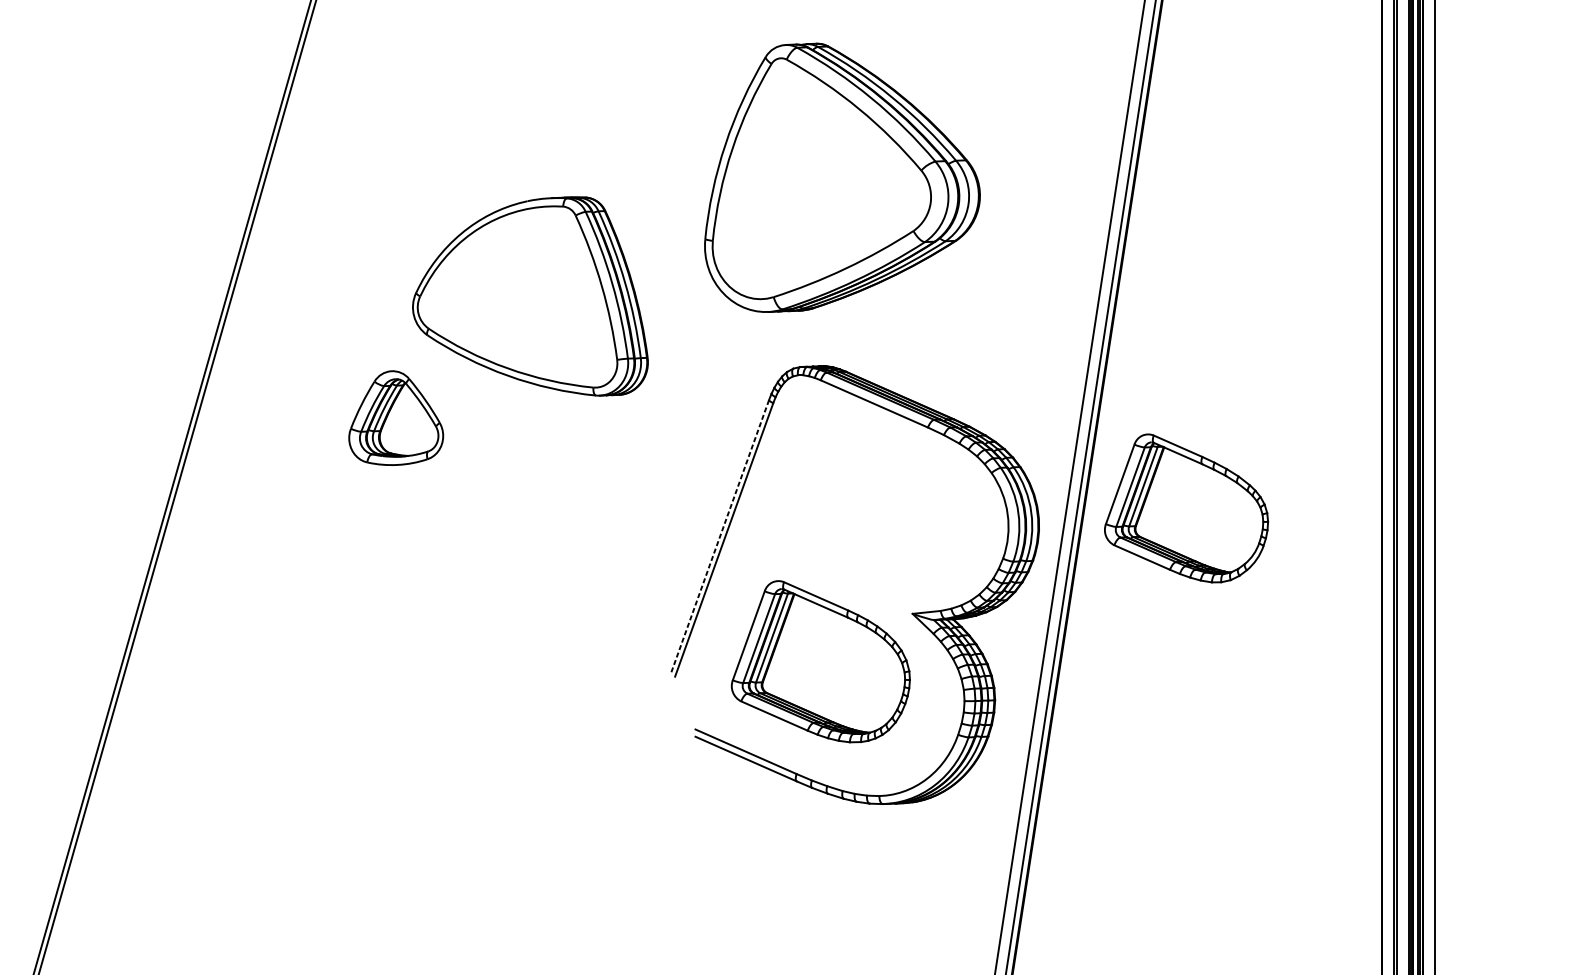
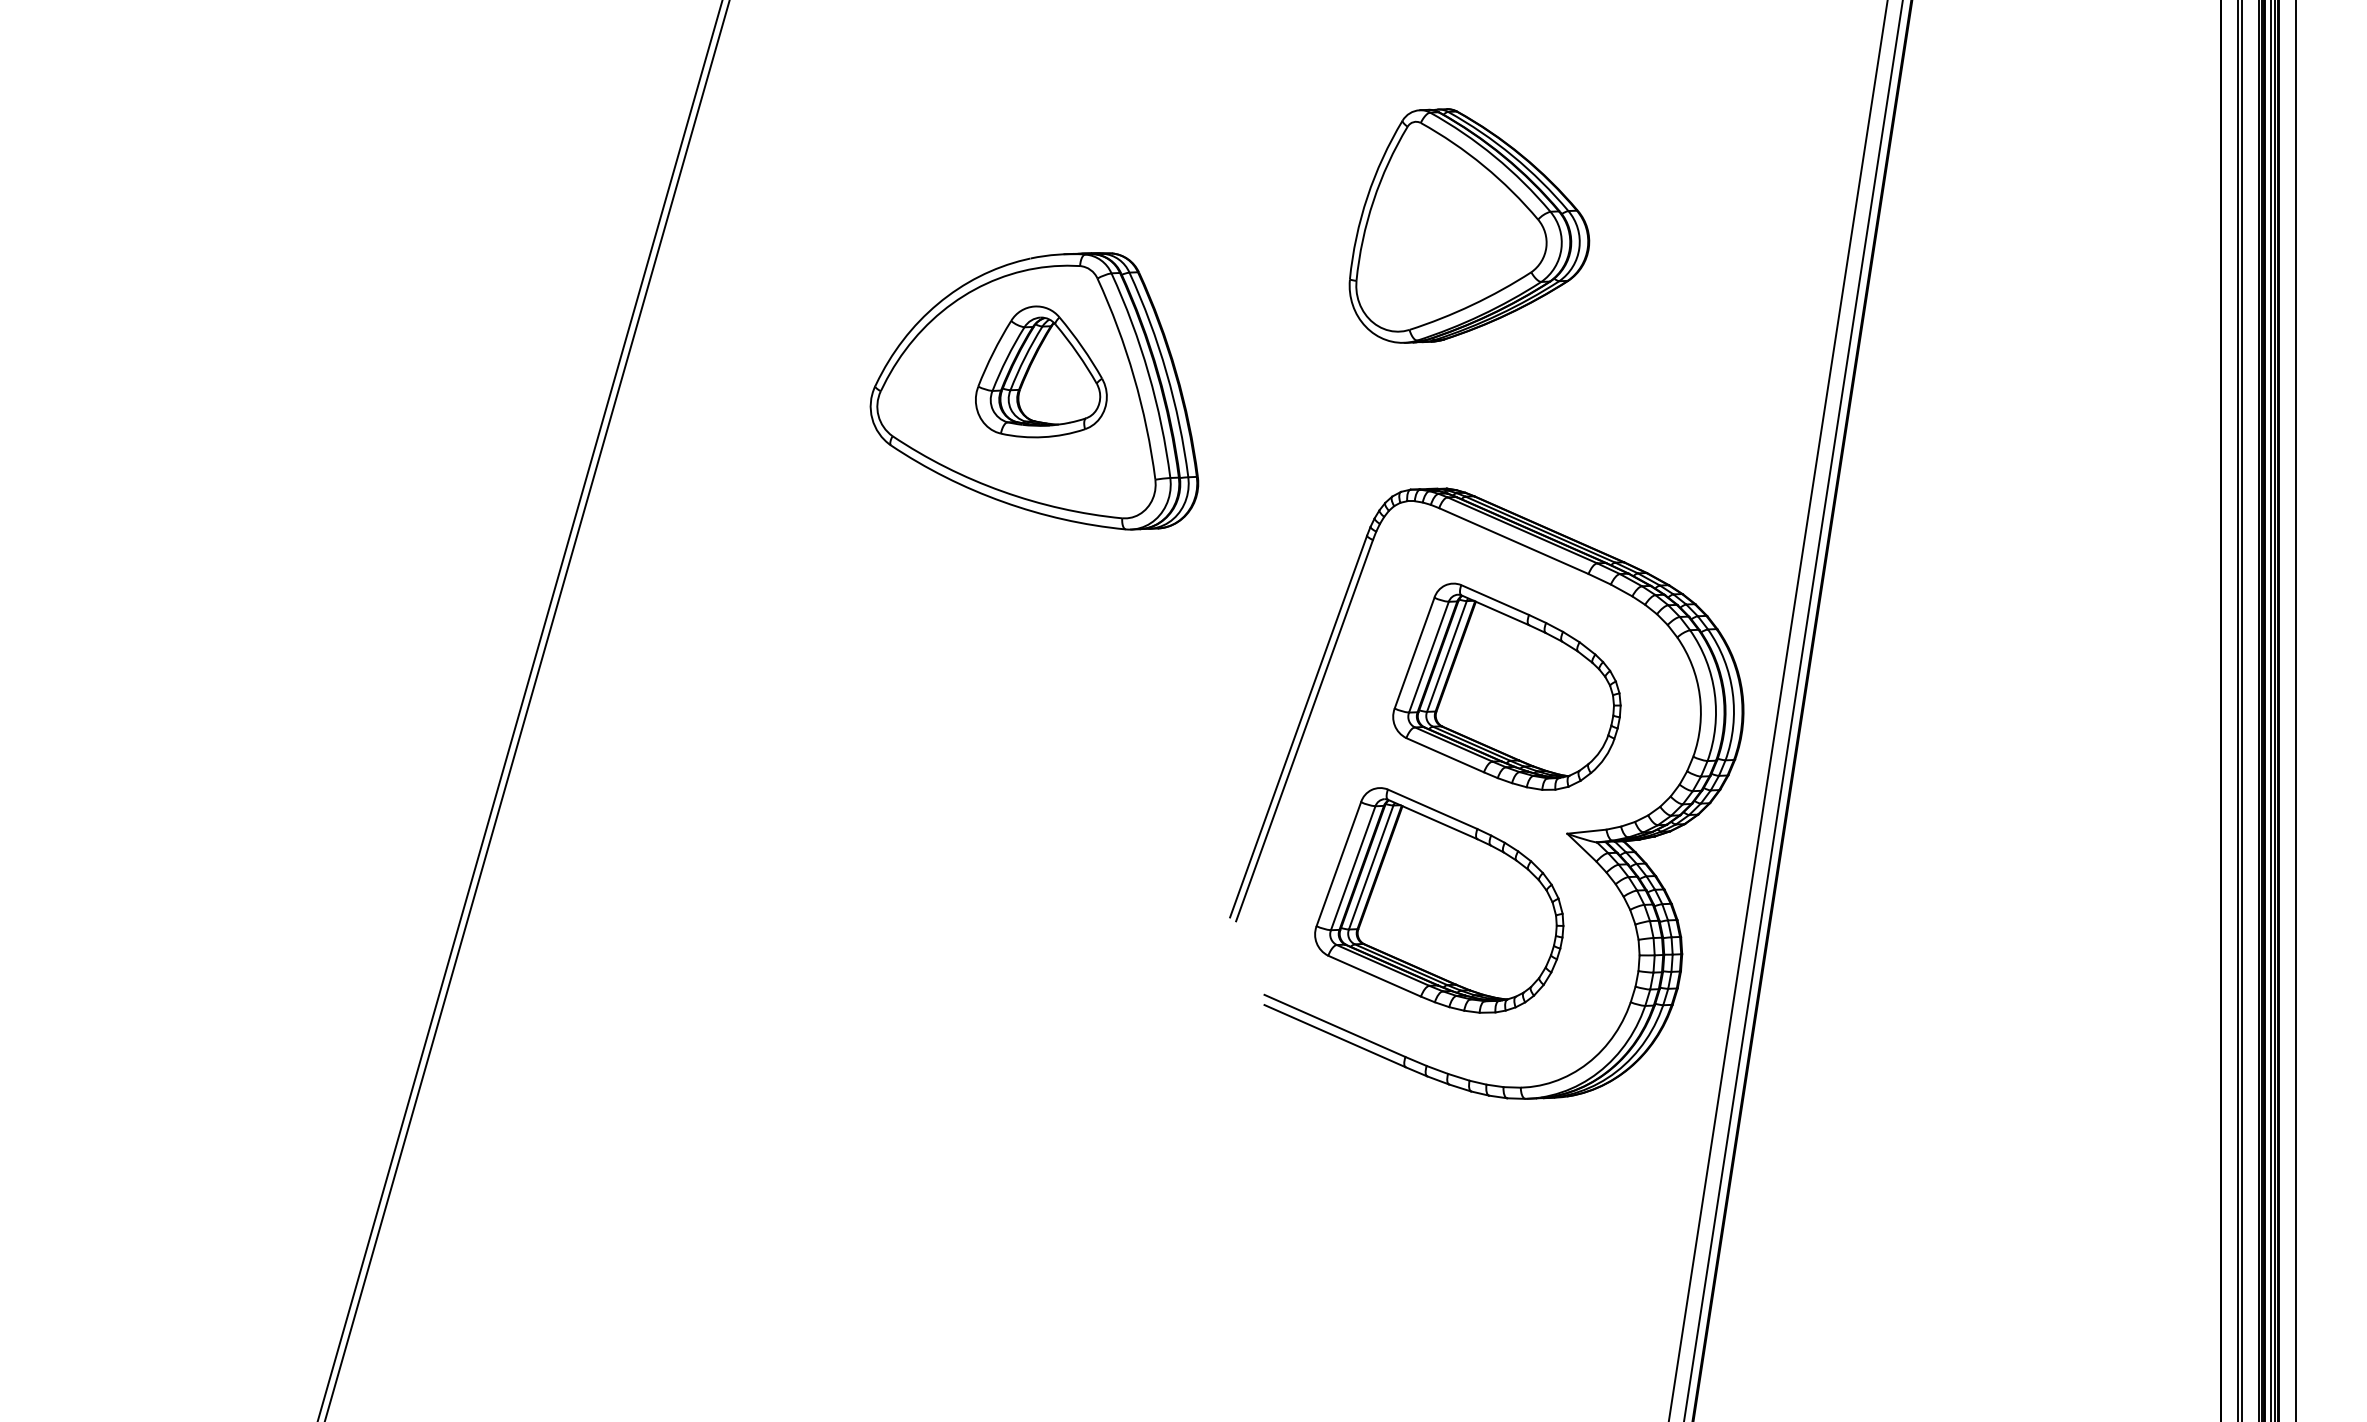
part: (842, 177) -> (1469, 225), size x0.62
part: (396, 417) -> (1041, 371), moved
part: (1186, 508) -> (1506, 686), moved
line: (719, 536) -> (1298, 726), dashed -> solid

